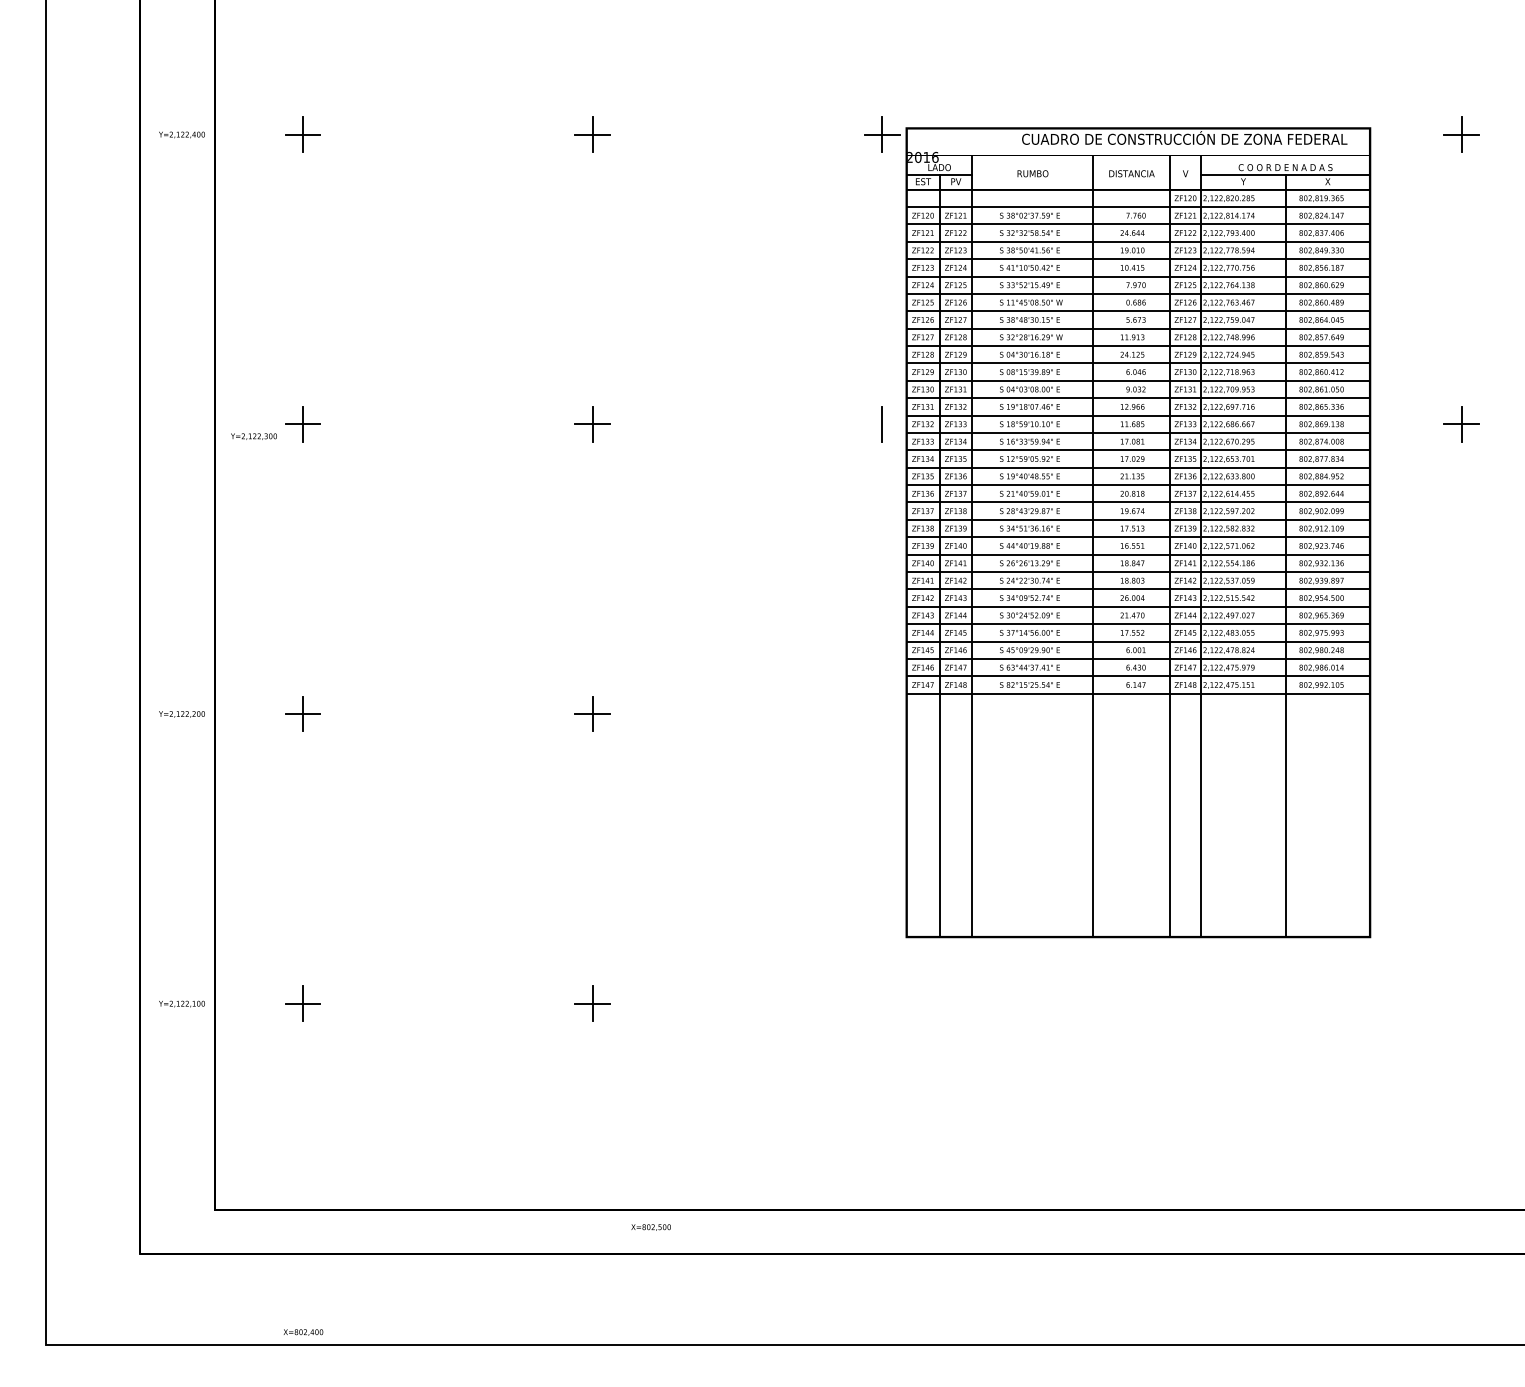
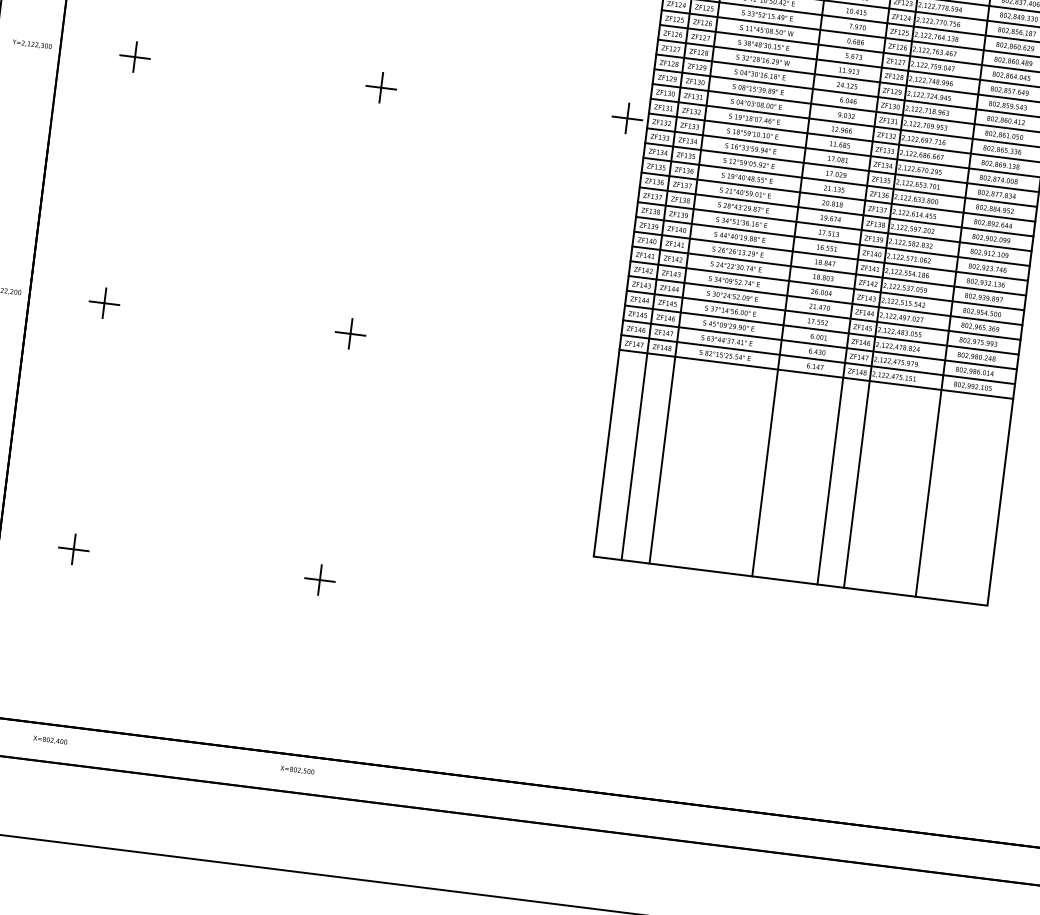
line: (882, 424) -> (627, 118), added
text: (253, 436) -> (31, 44), moved
text: (650, 1227) -> (296, 770), moved
text: (303, 1332) -> (50, 740), moved

